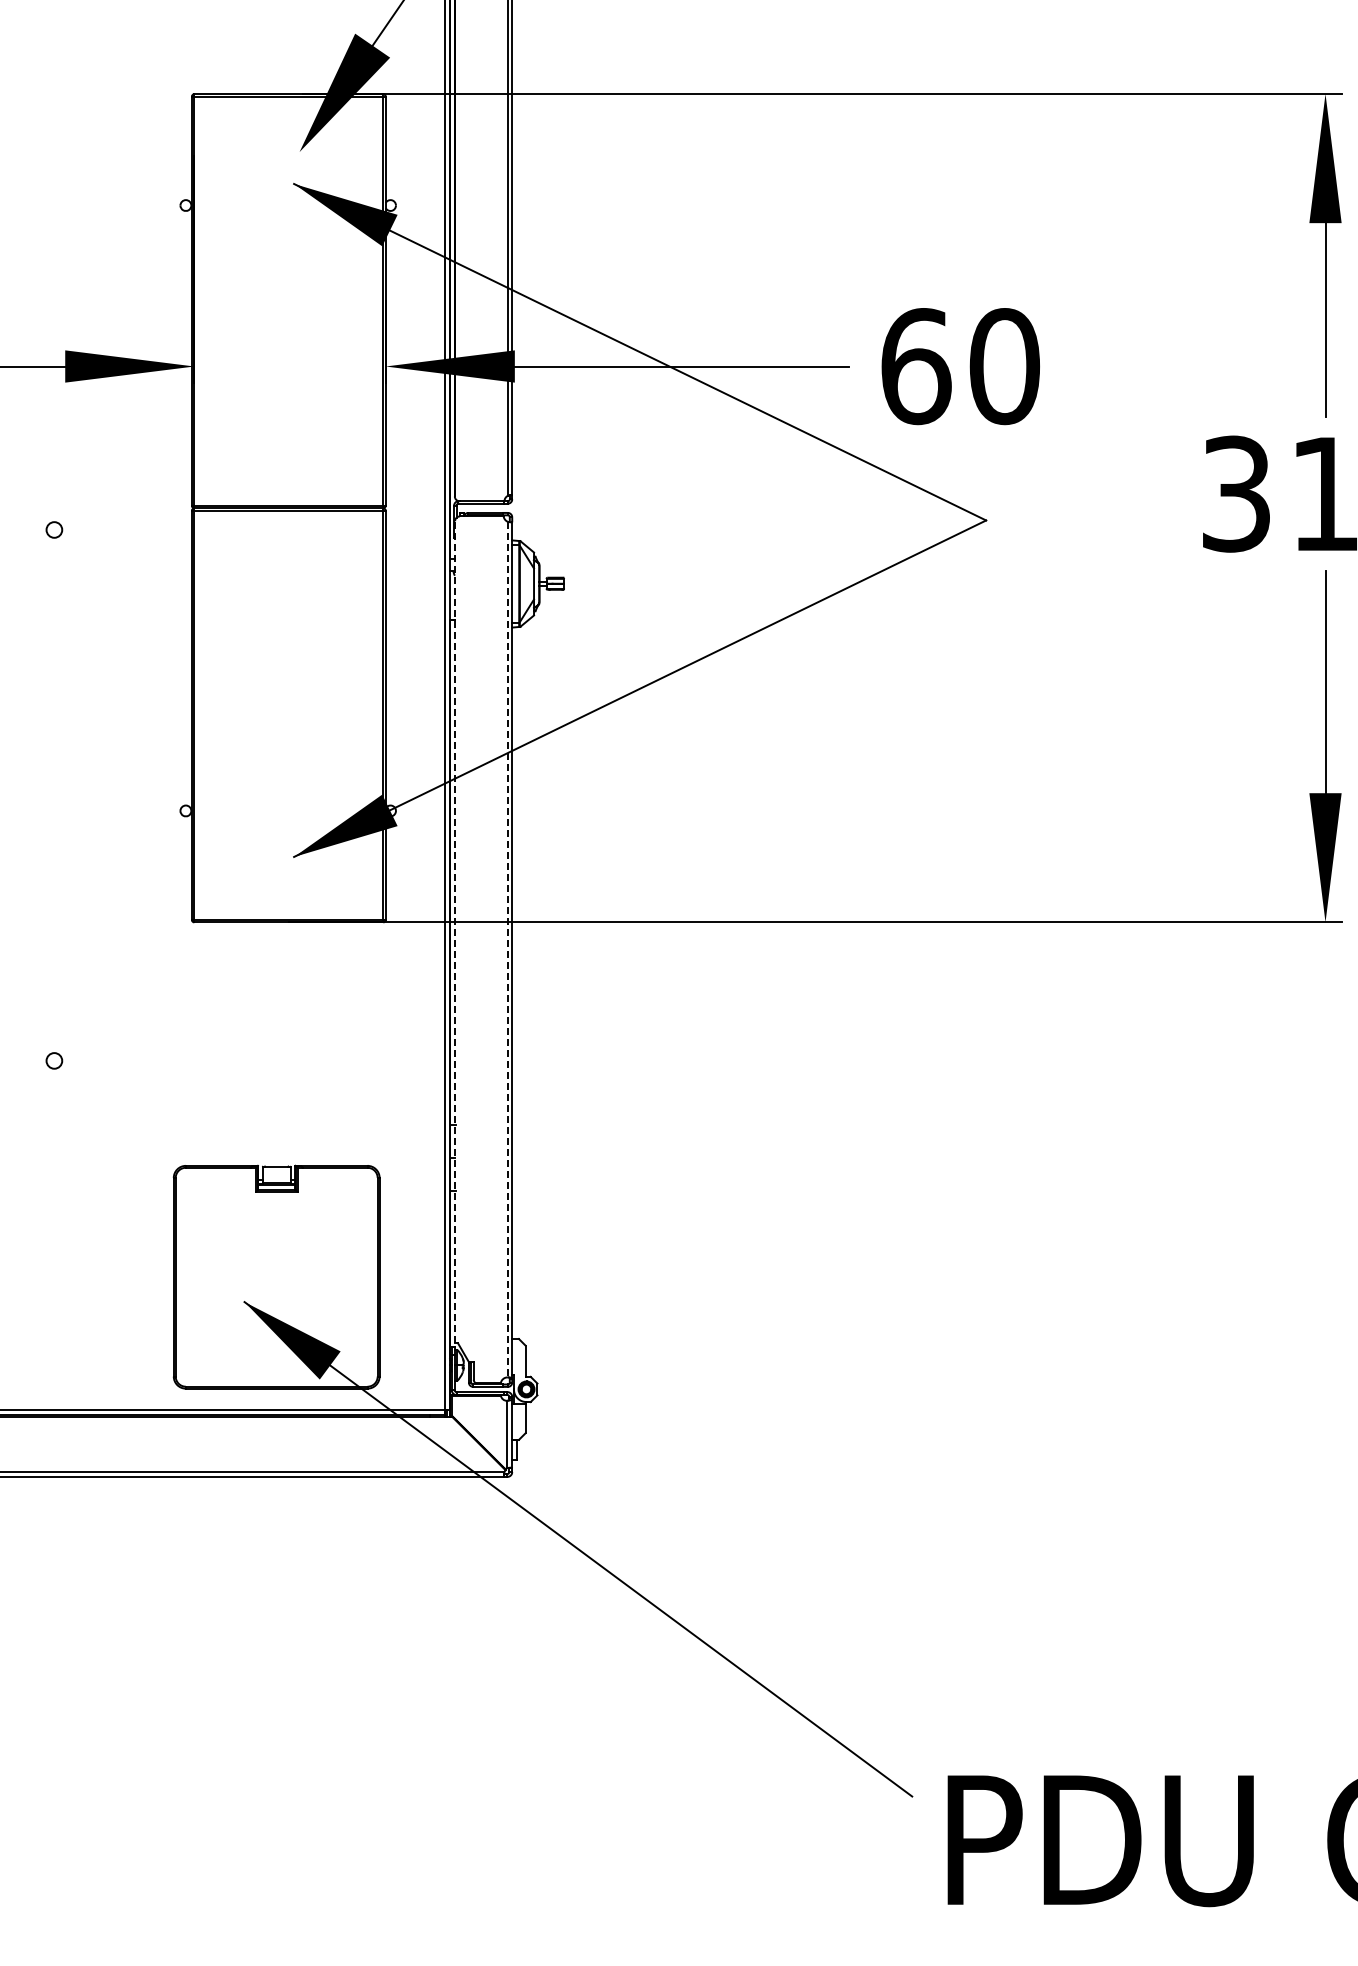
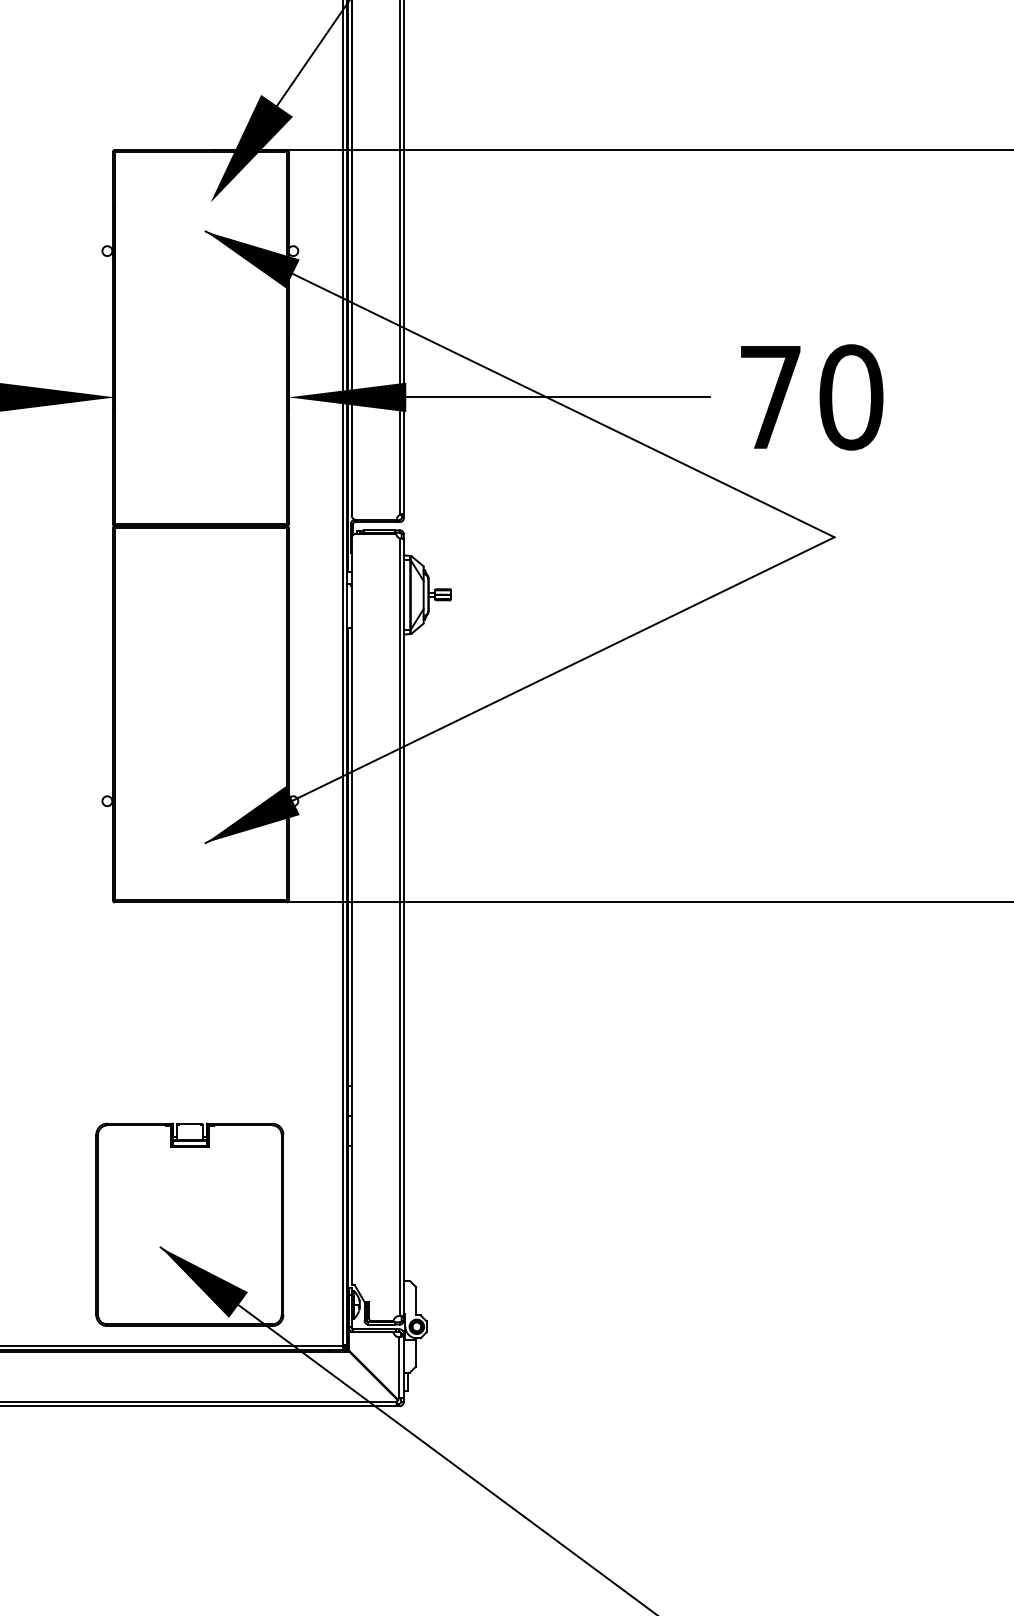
text: (916, 366) -> (771, 397), 60 -> 70
line: (455, 932) -> (352, 911), dashed -> solid
line: (507, 949) -> (399, 927), dashed -> solid

